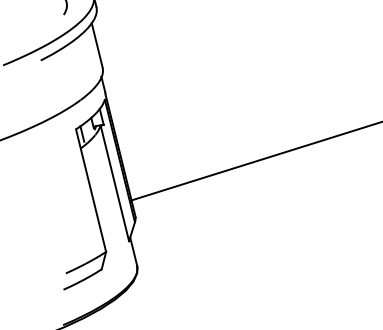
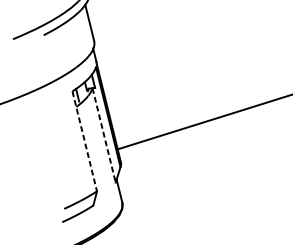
line: (114, 183) -> (103, 135), solid -> dashed
line: (91, 191) -> (85, 142), solid -> dashed

